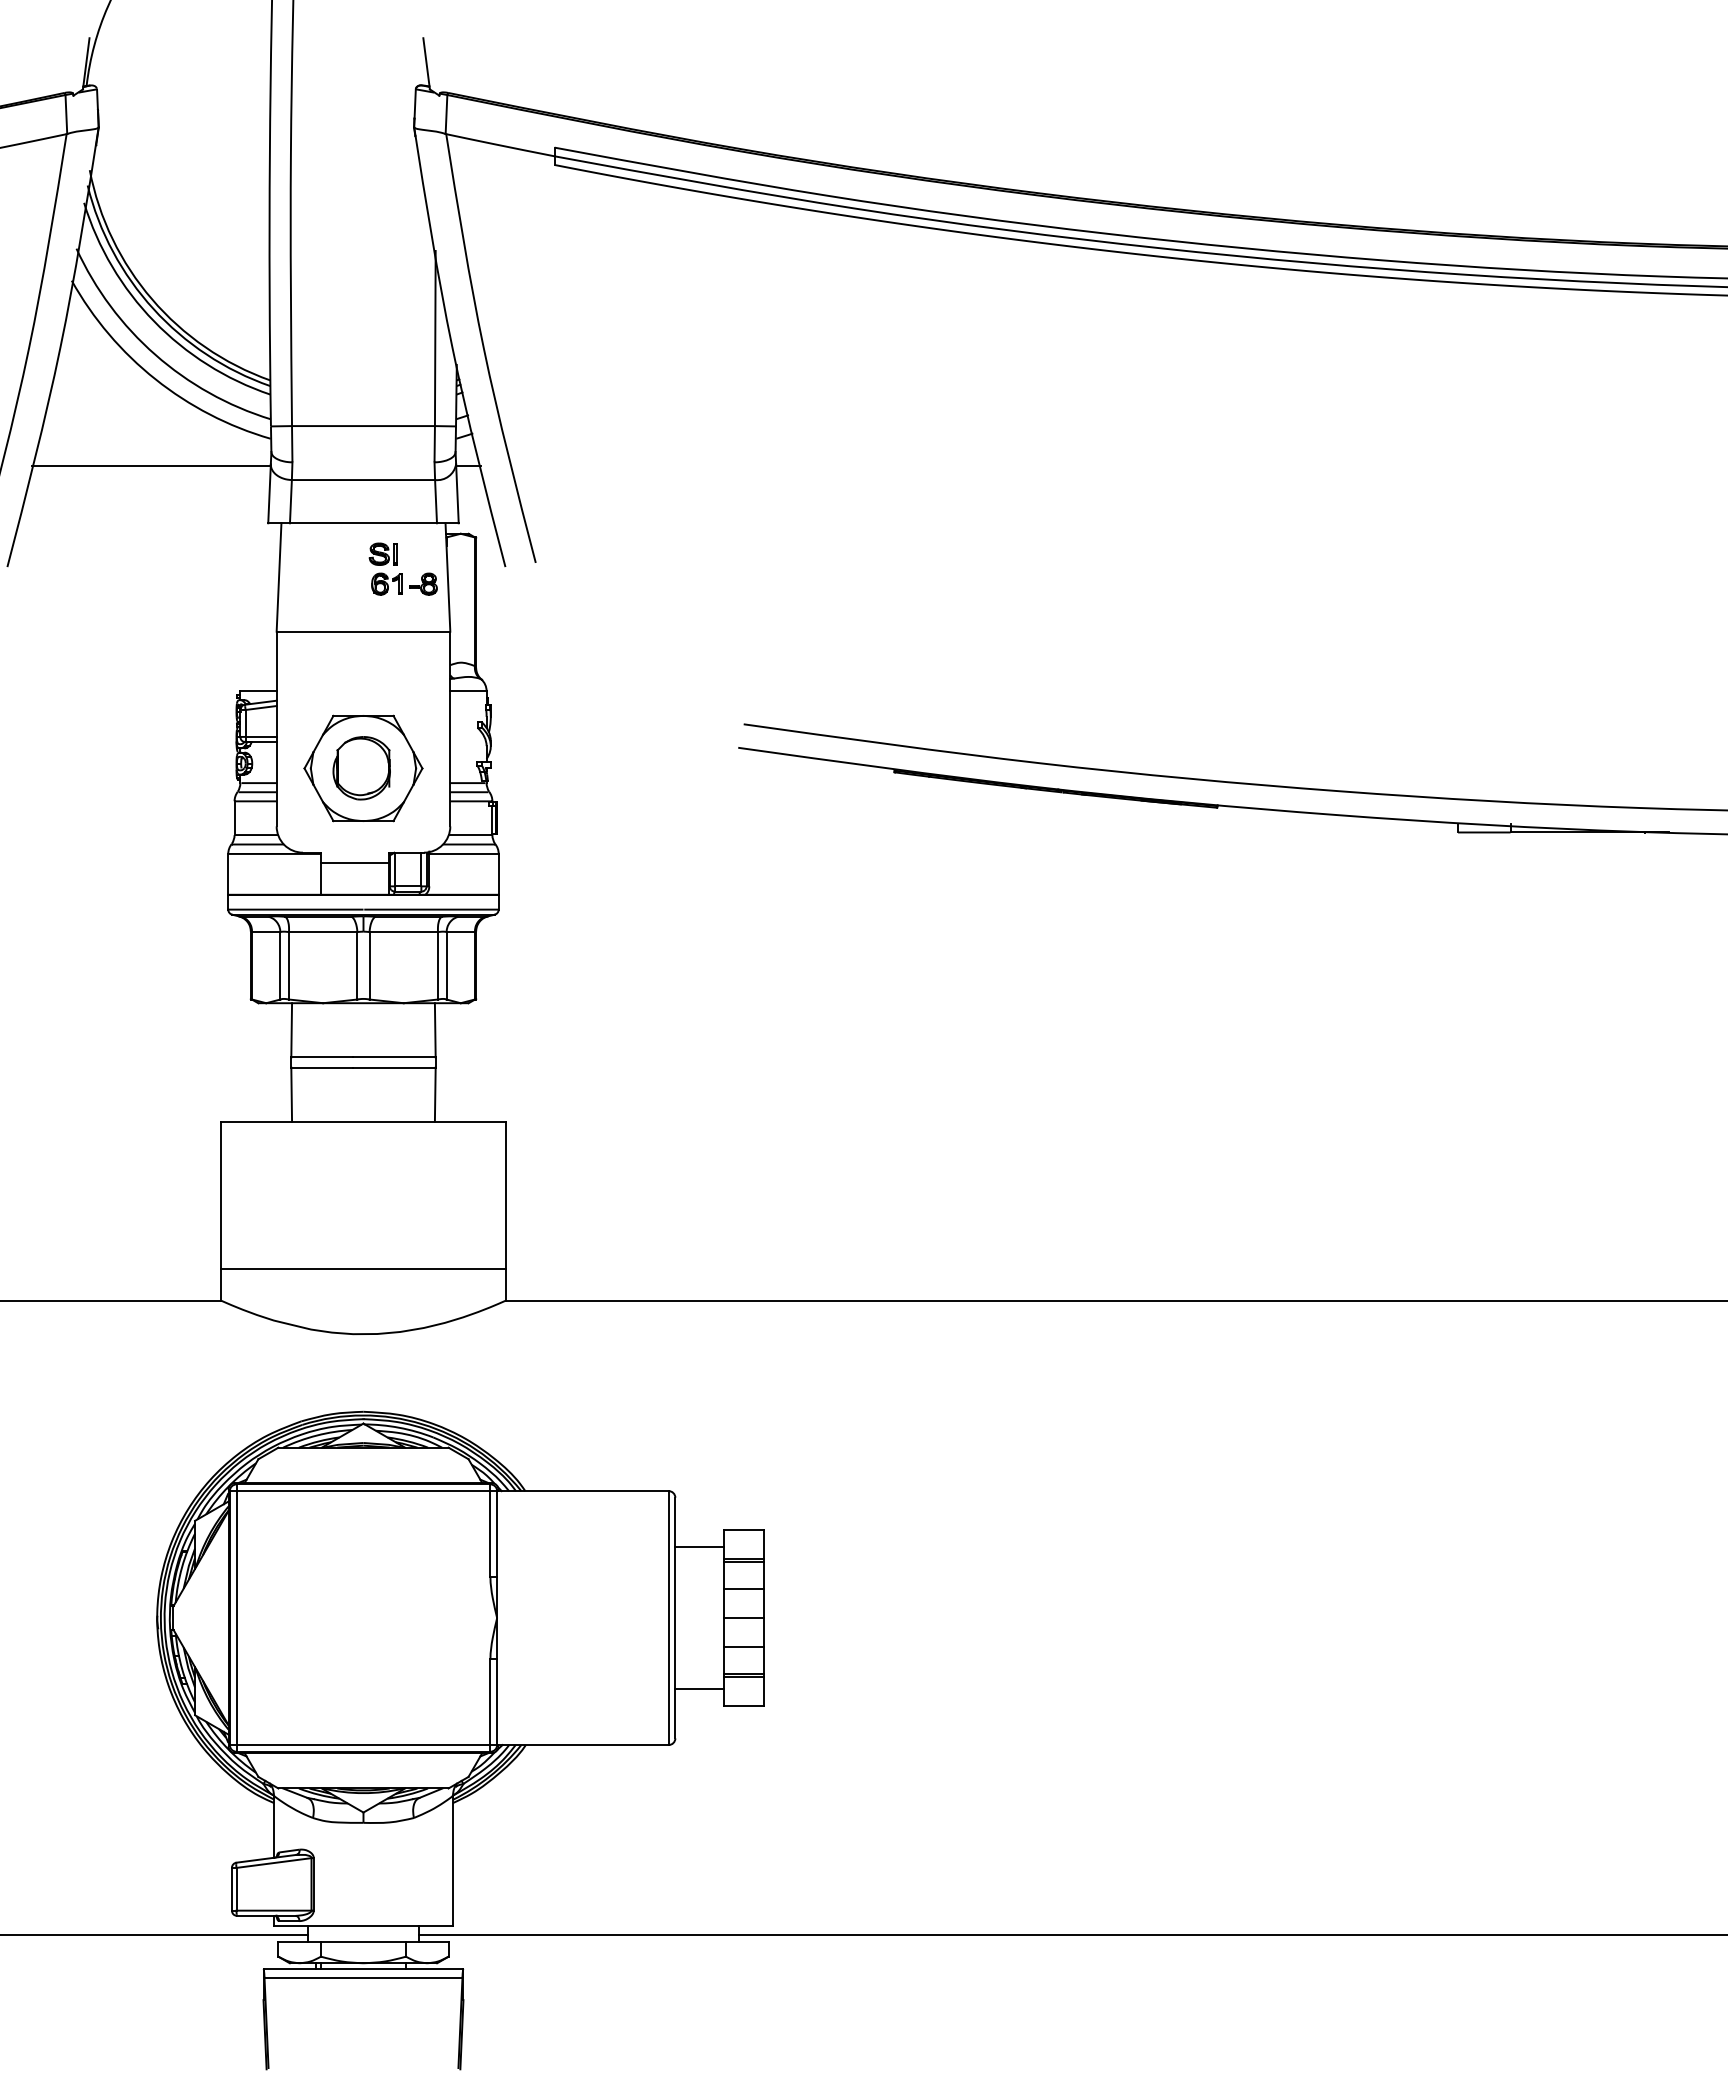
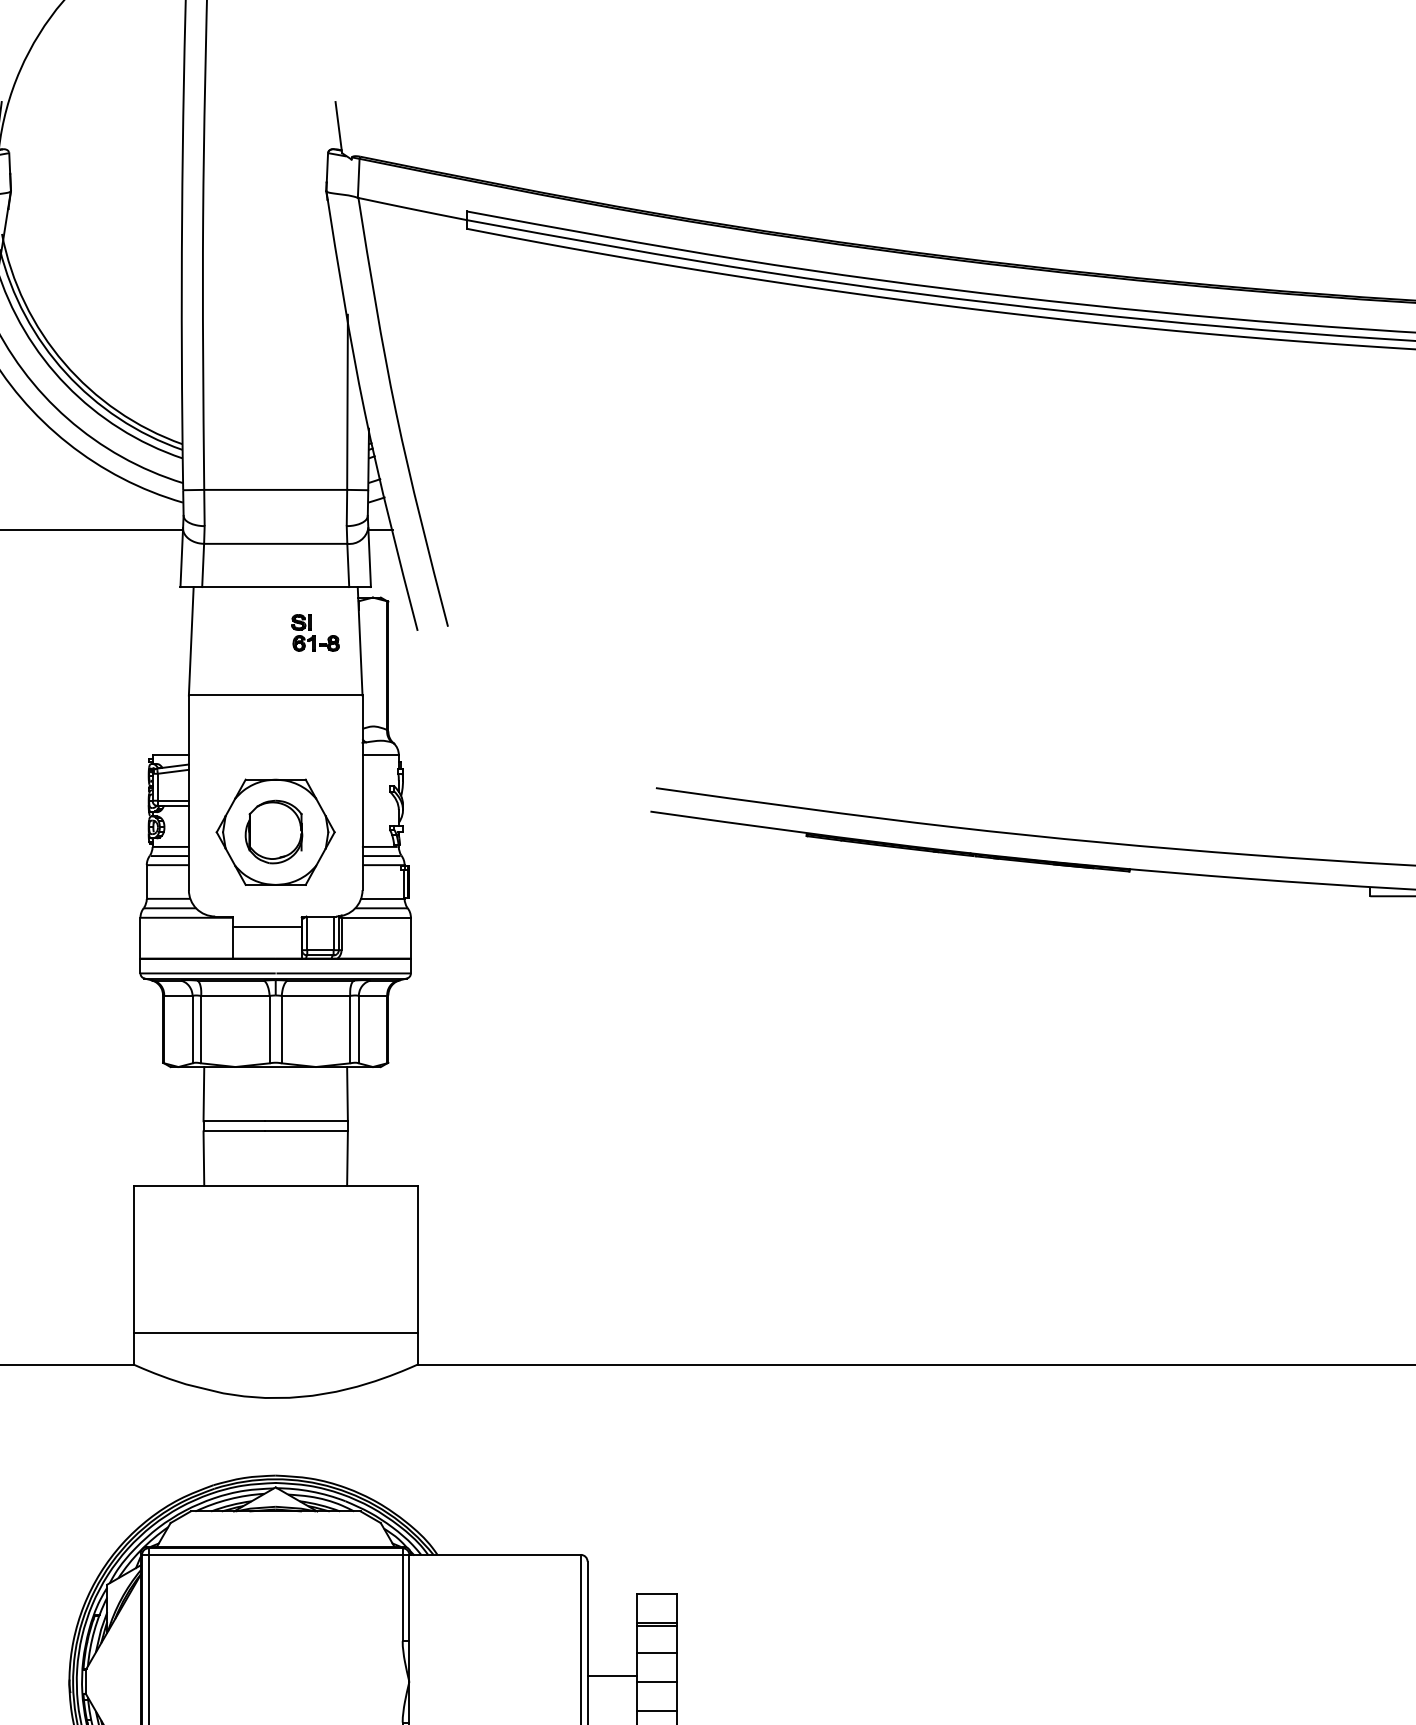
part: (402, 568) -> (314, 632), size x0.7
line: (699, 1547) -> (611, 1676), moved

